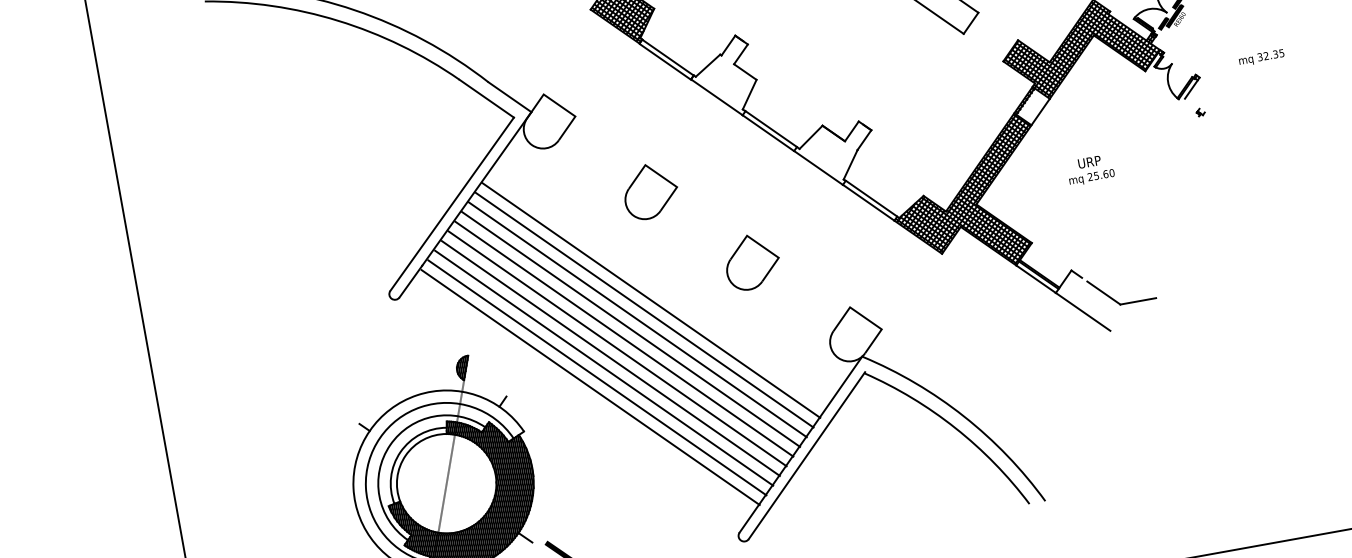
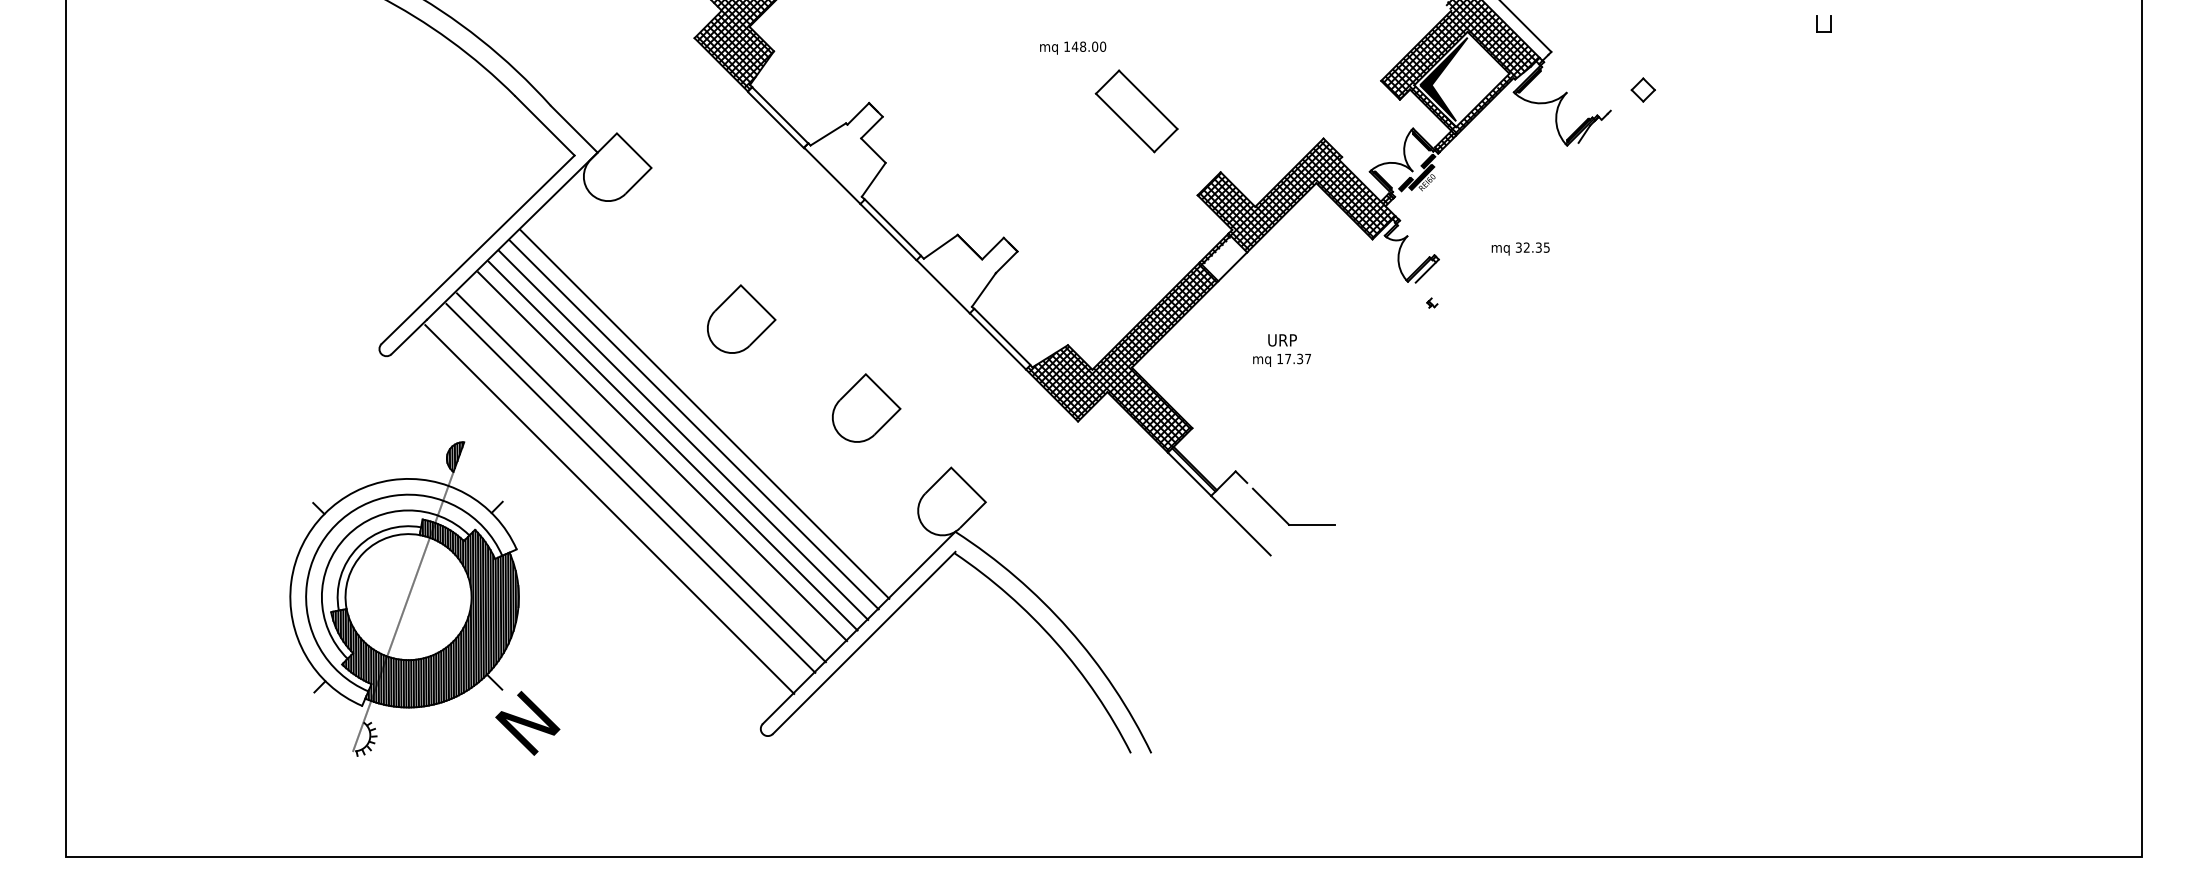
text: (1101, 174) -> (1294, 358), 25.60 -> 17.37
part: (650, 190) -> (741, 318), moved
part: (752, 261) -> (866, 407), moved
line: (617, 348) -> (651, 466), removed
line: (596, 377) -> (619, 498), removed

